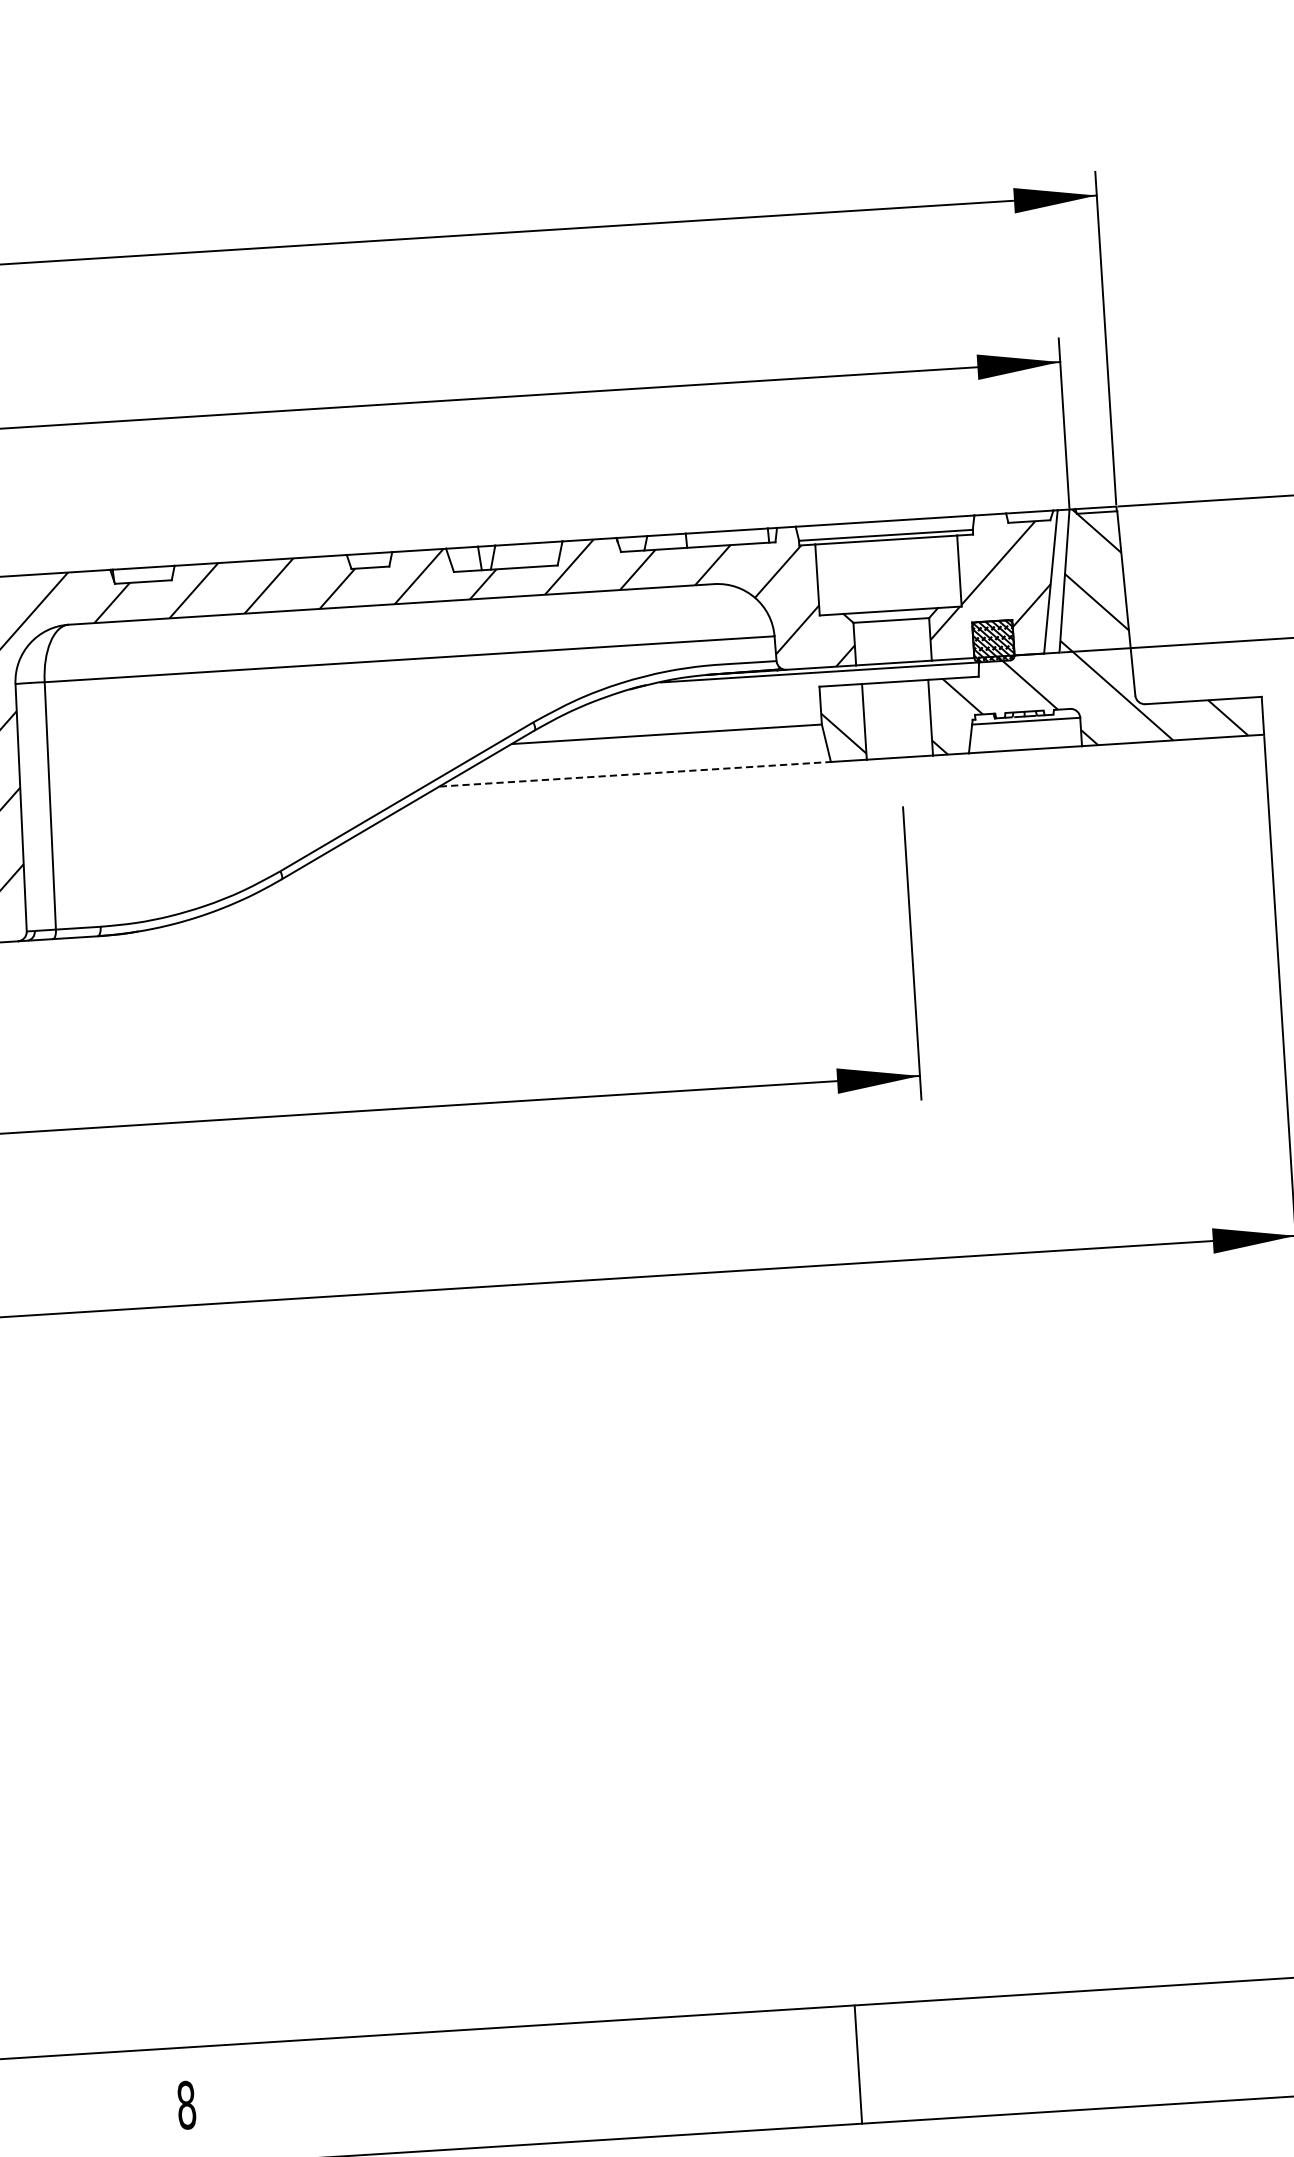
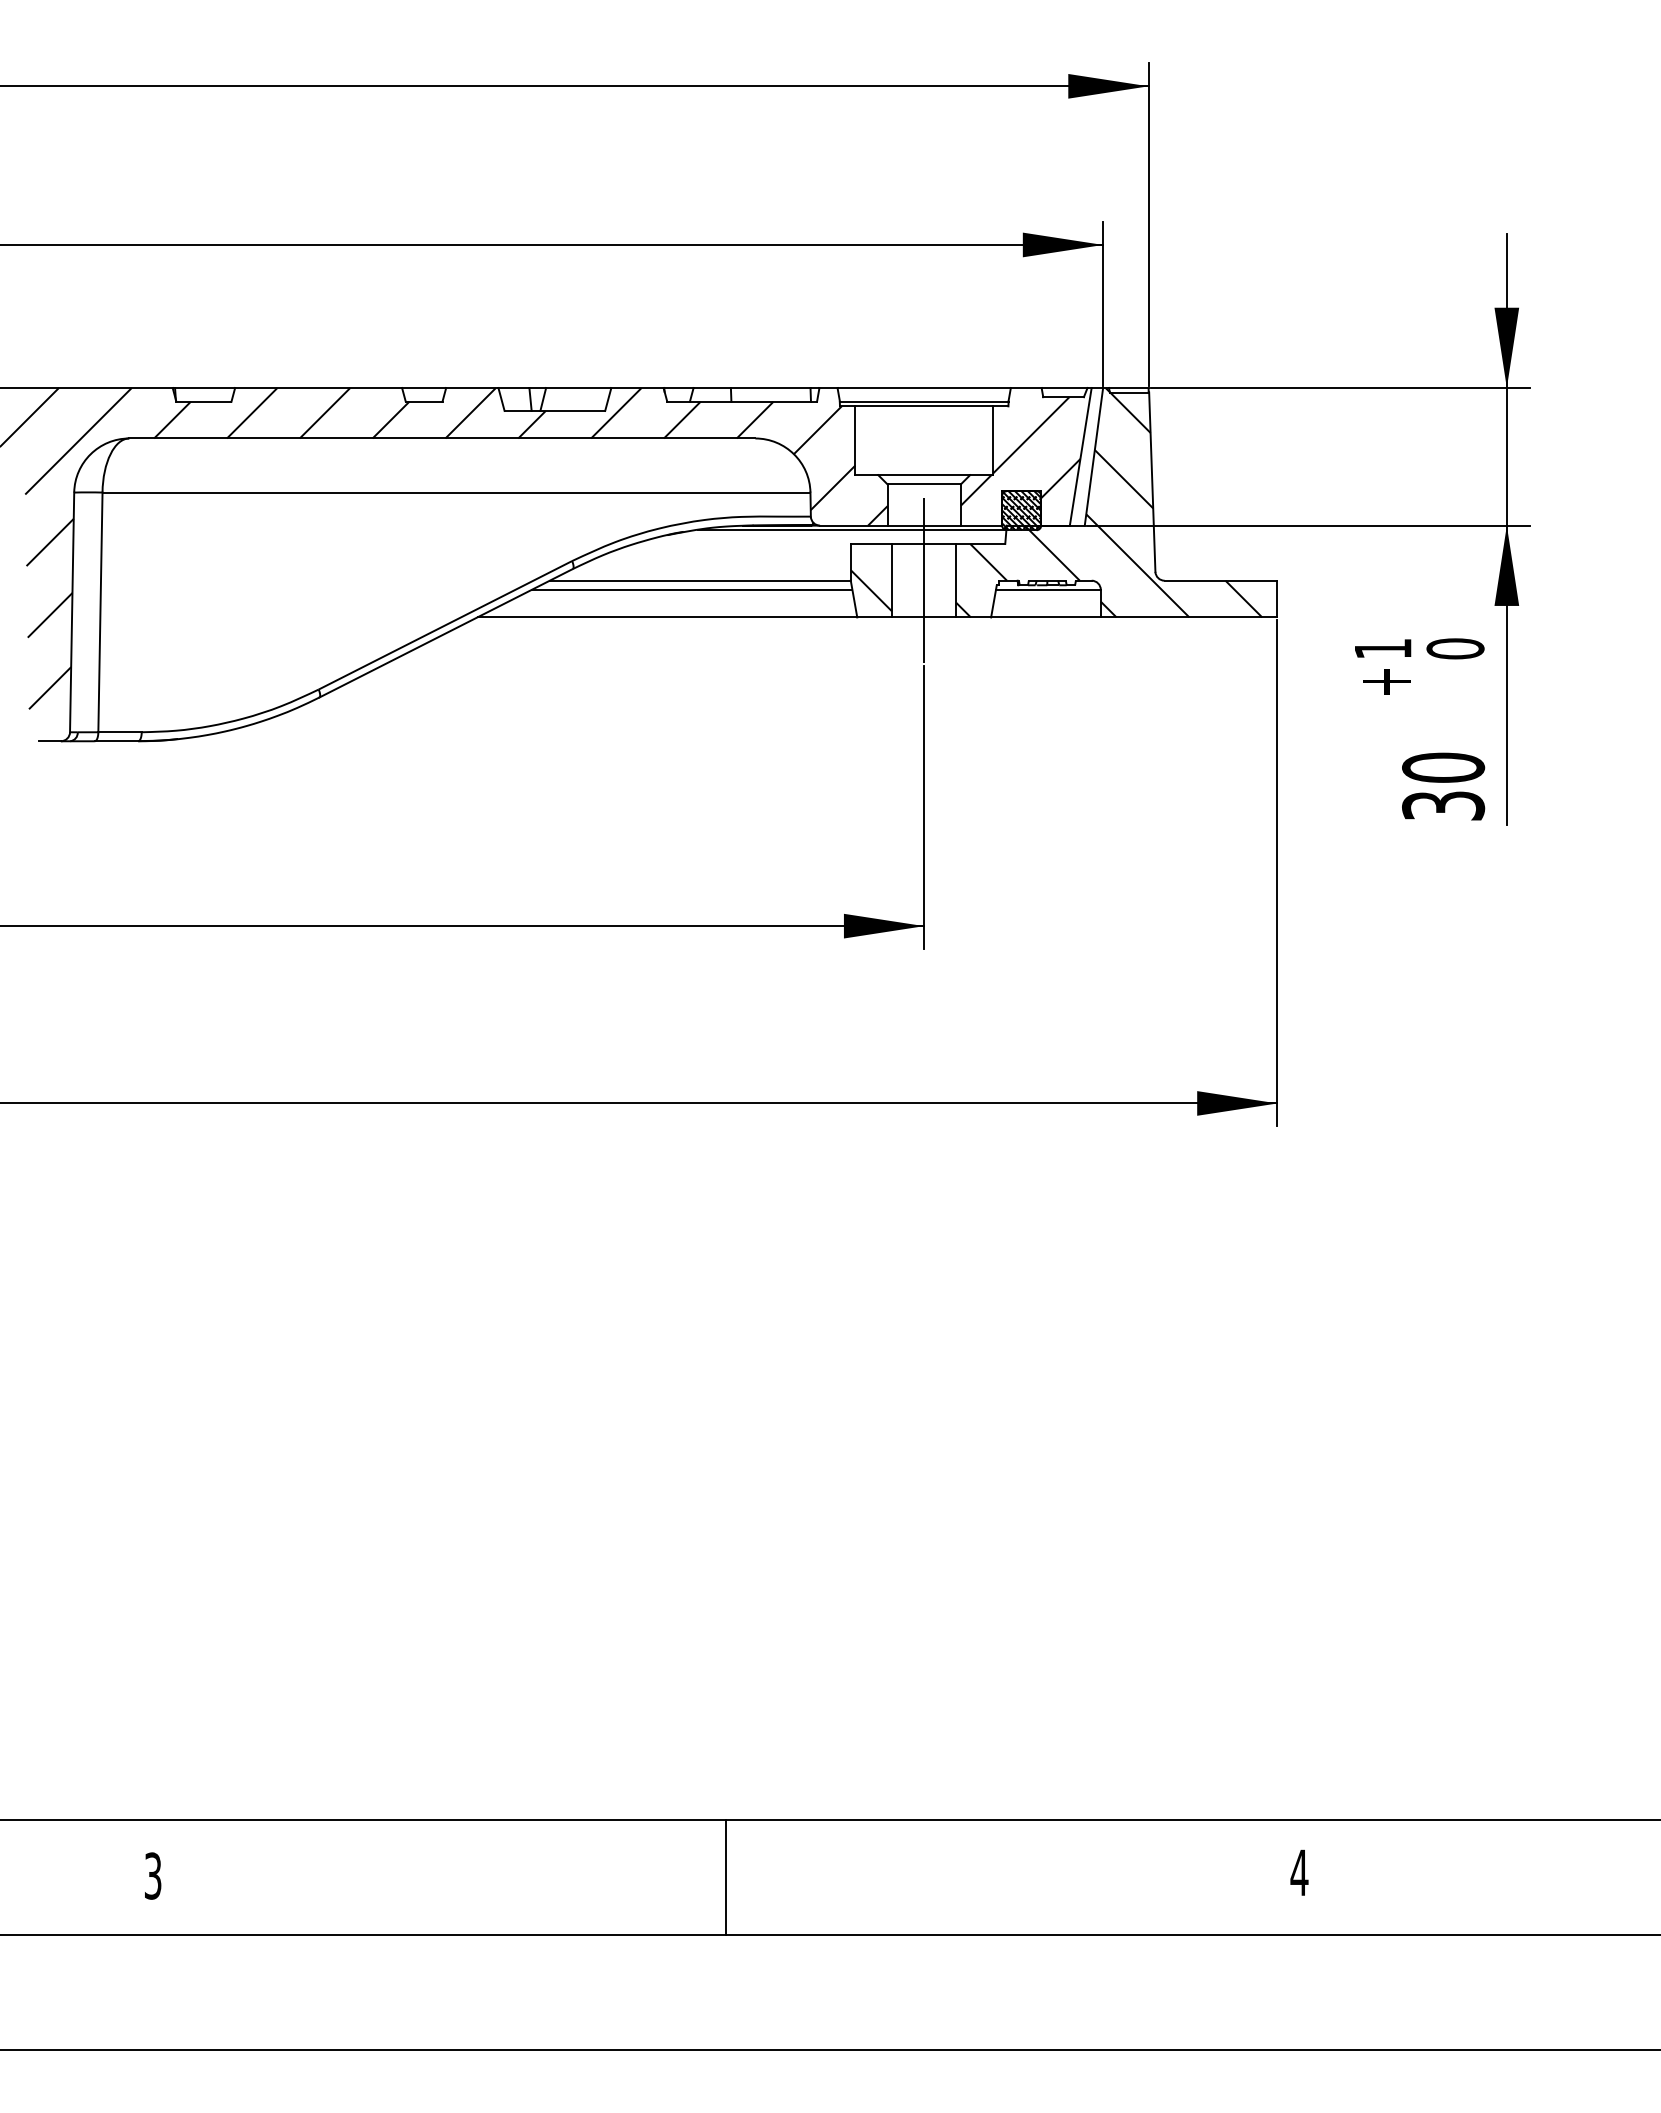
line: (897, 719) -> (924, 580), added
line: (658, 743) -> (691, 589), added
line: (635, 774) -> (667, 617), dashed -> solid
line: (858, 2064) -> (725, 1877), moved
text: (185, 2104) -> (152, 1875), 8 -> 3

